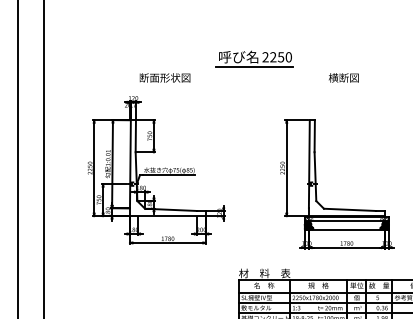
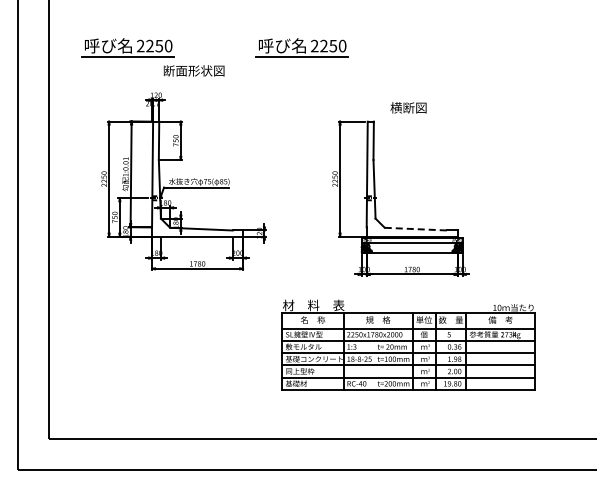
part: (109, 58) -> (127, 47), added
text: (343, 77) -> (408, 107), moved
line: (350, 210) -> (416, 229), solid -> dashed

